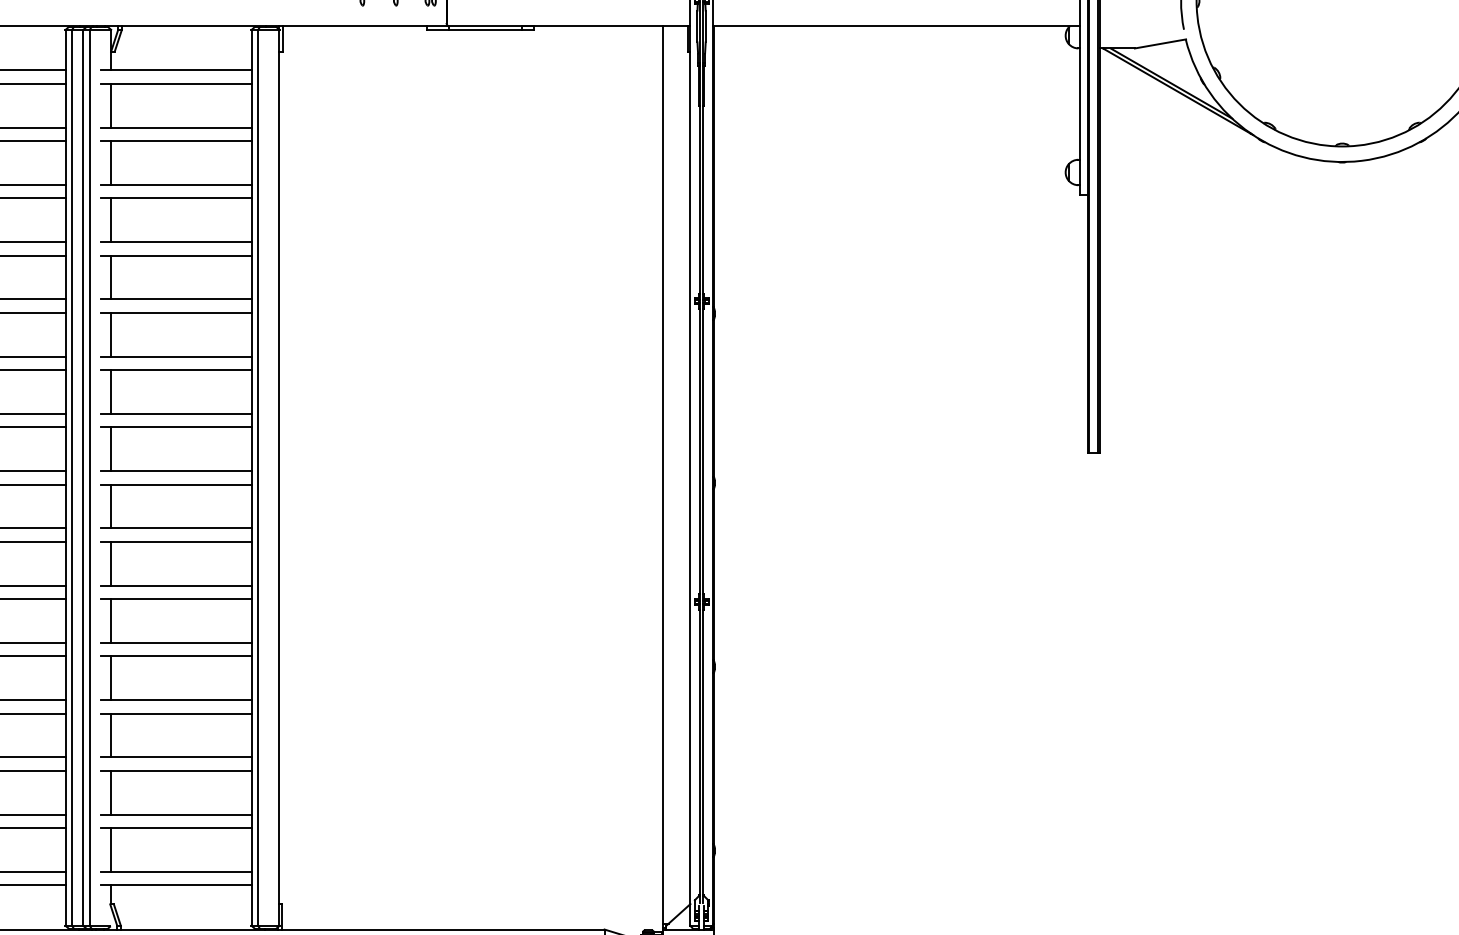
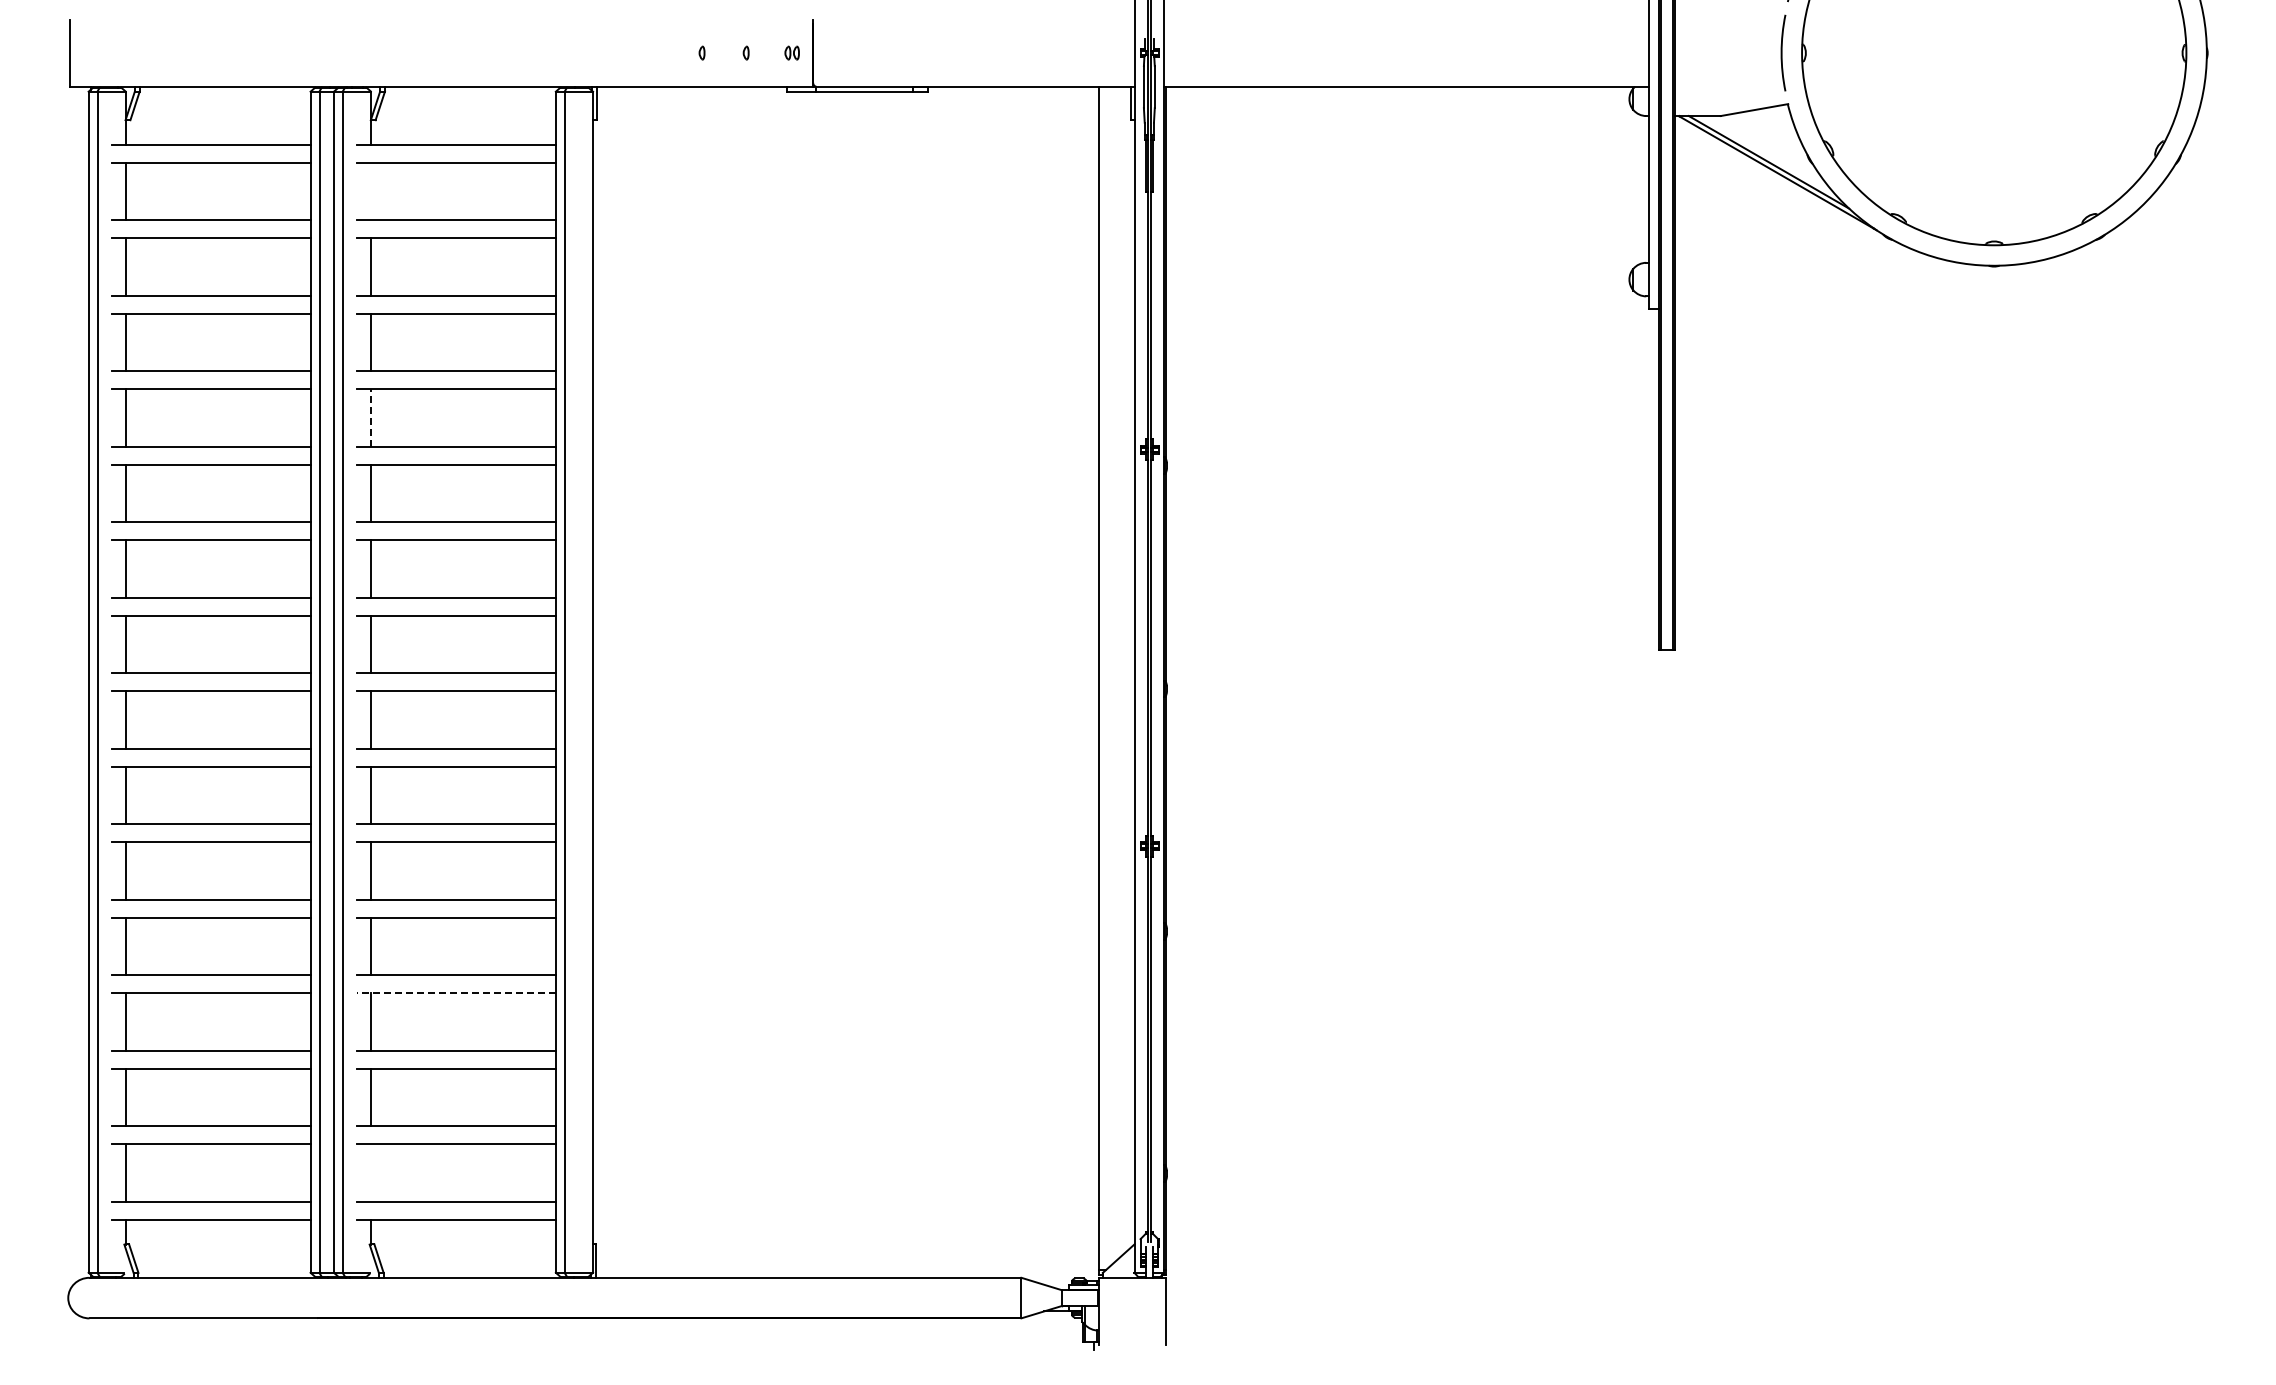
line: (110, 105) -> (370, 191), removed
line: (110, 277) -> (370, 417), solid -> dashed
line: (176, 713) -> (456, 993), solid -> dashed
line: (110, 849) -> (370, 1172), removed

